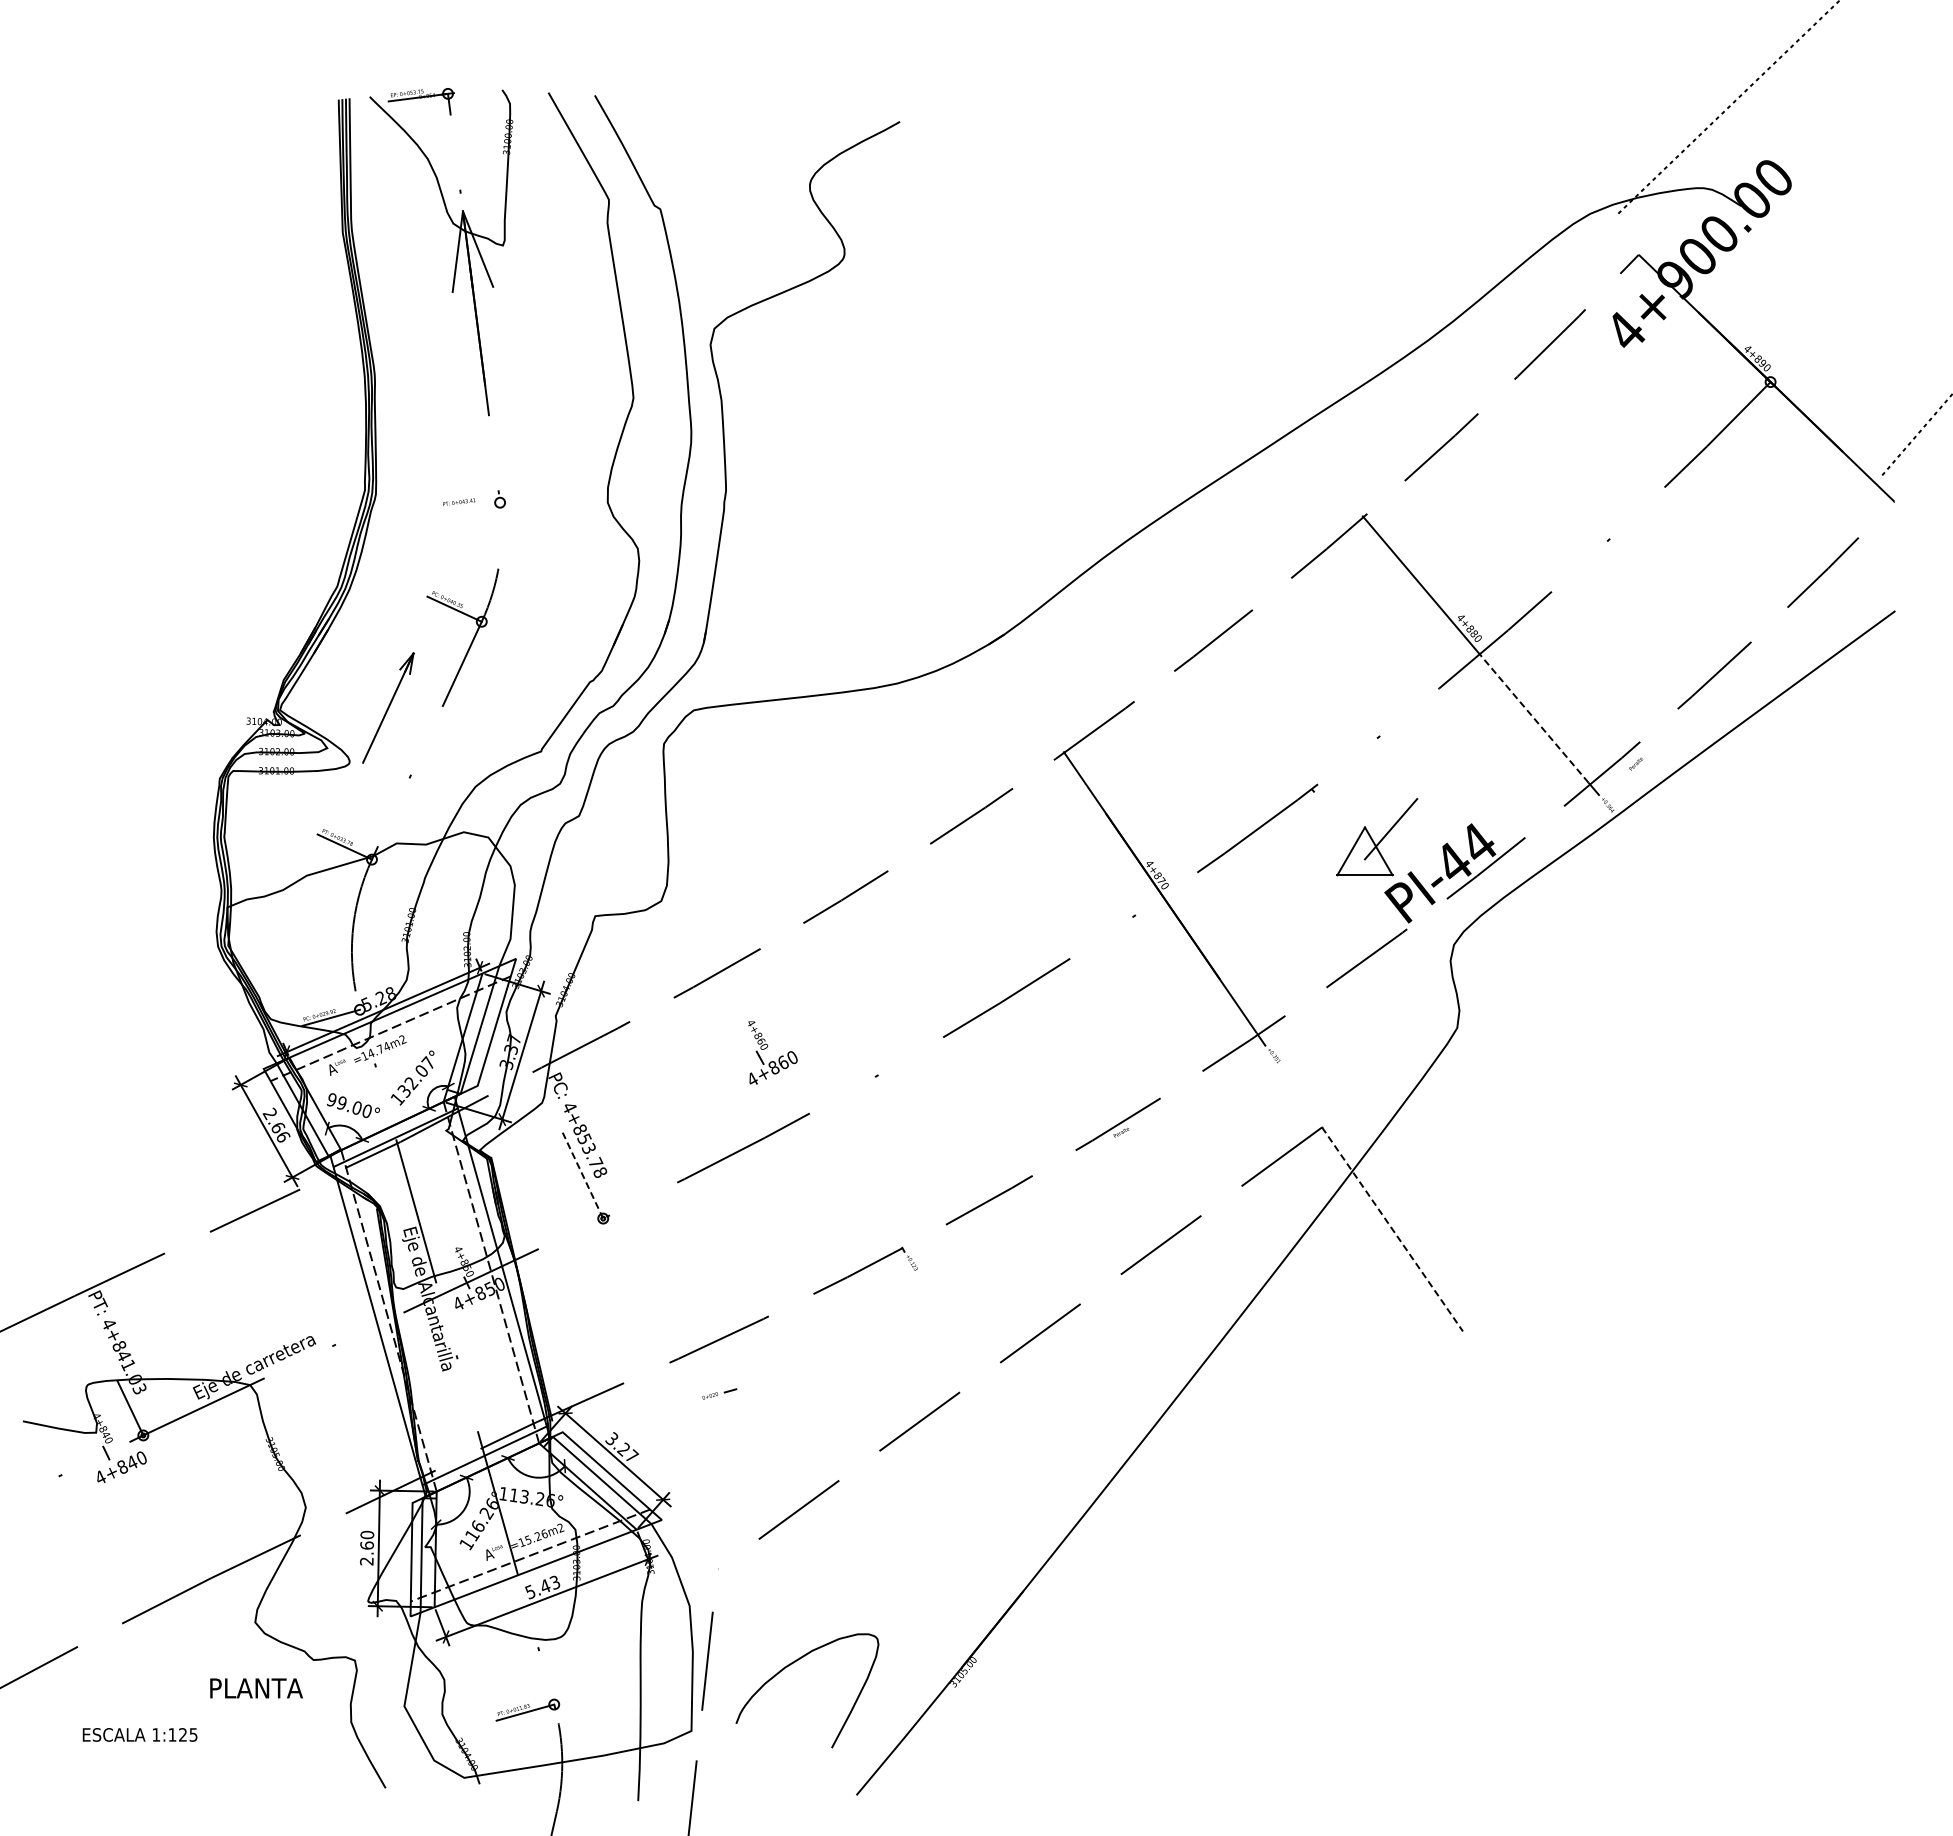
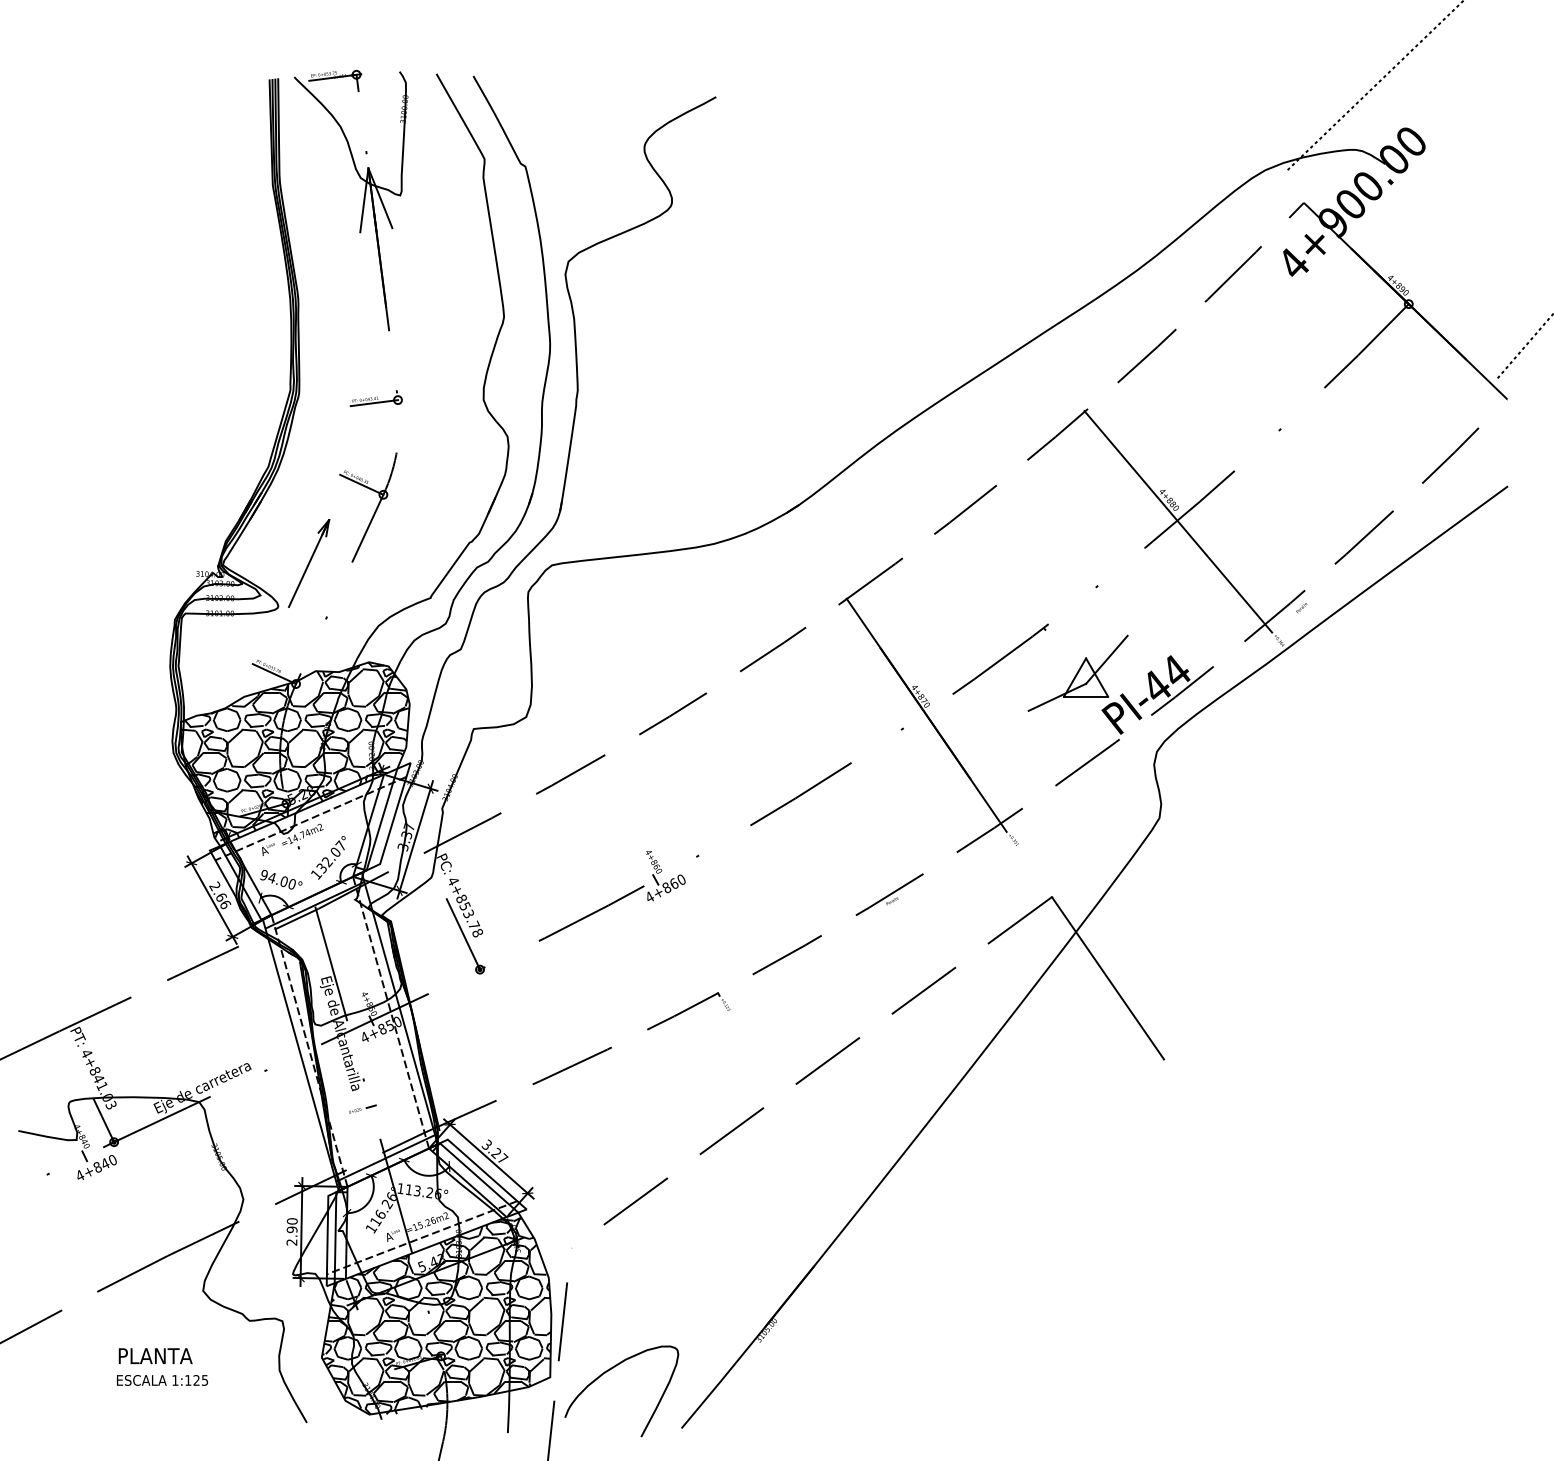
line: (470, 506) -> (374, 403), added
line: (1533, 718) -> (1220, 571), dashed -> solid
line: (1328, 876) -> (1057, 697), added
hatch: (370, 942) -> (294, 749), added
part: (767, 1047) -> (661, 871), moved
text: (341, 1103) -> (271, 878), 99.00° -> 94.00°
line: (582, 1174) -> (463, 934), dashed -> solid
line: (1392, 1229) -> (1107, 978), dashed -> solid
part: (719, 1393) -> (362, 1108), moved
text: (367, 1545) -> (292, 1229), 2.60 -> 2.90
hatch: (548, 1653) -> (436, 1315), added
curve: (792, 1664) -> (609, 1370), moved
text: (256, 1688) -> (155, 1356), moved
text: (139, 1734) -> (162, 1380), moved

